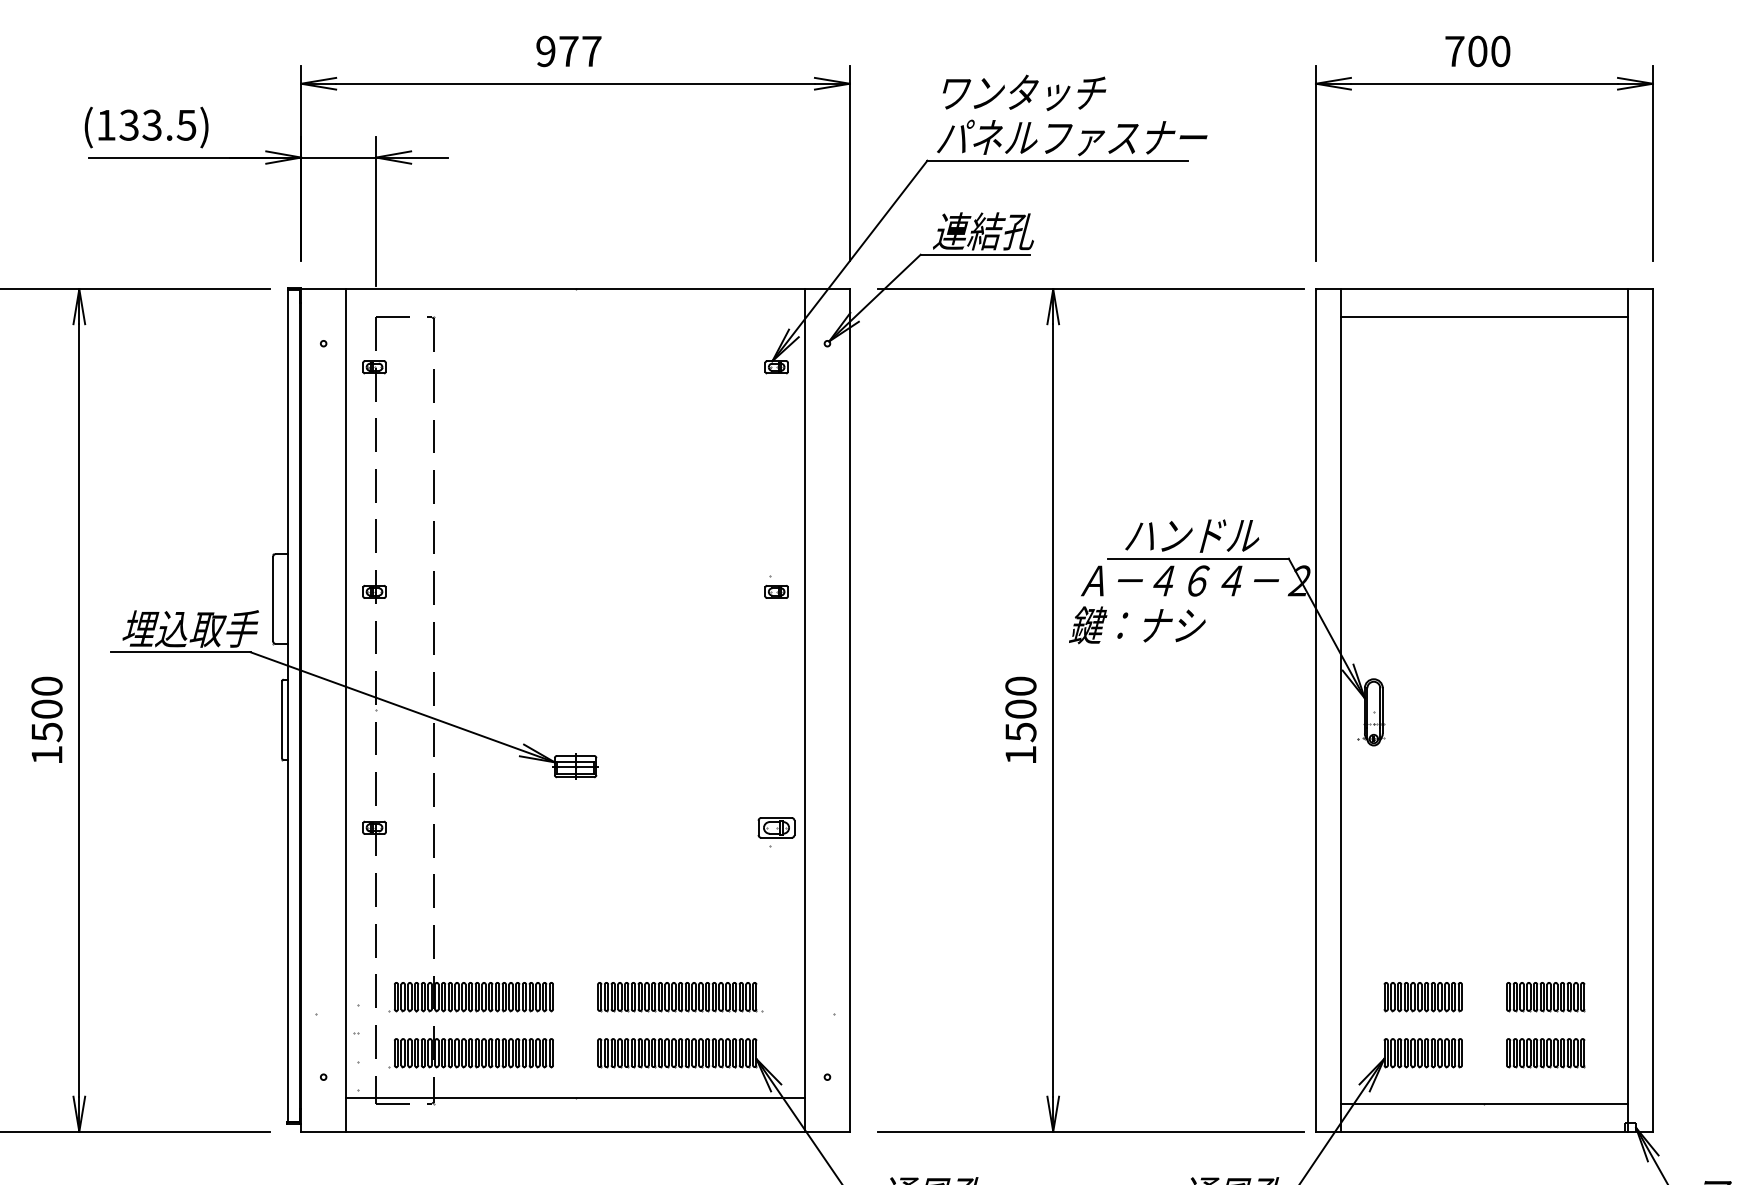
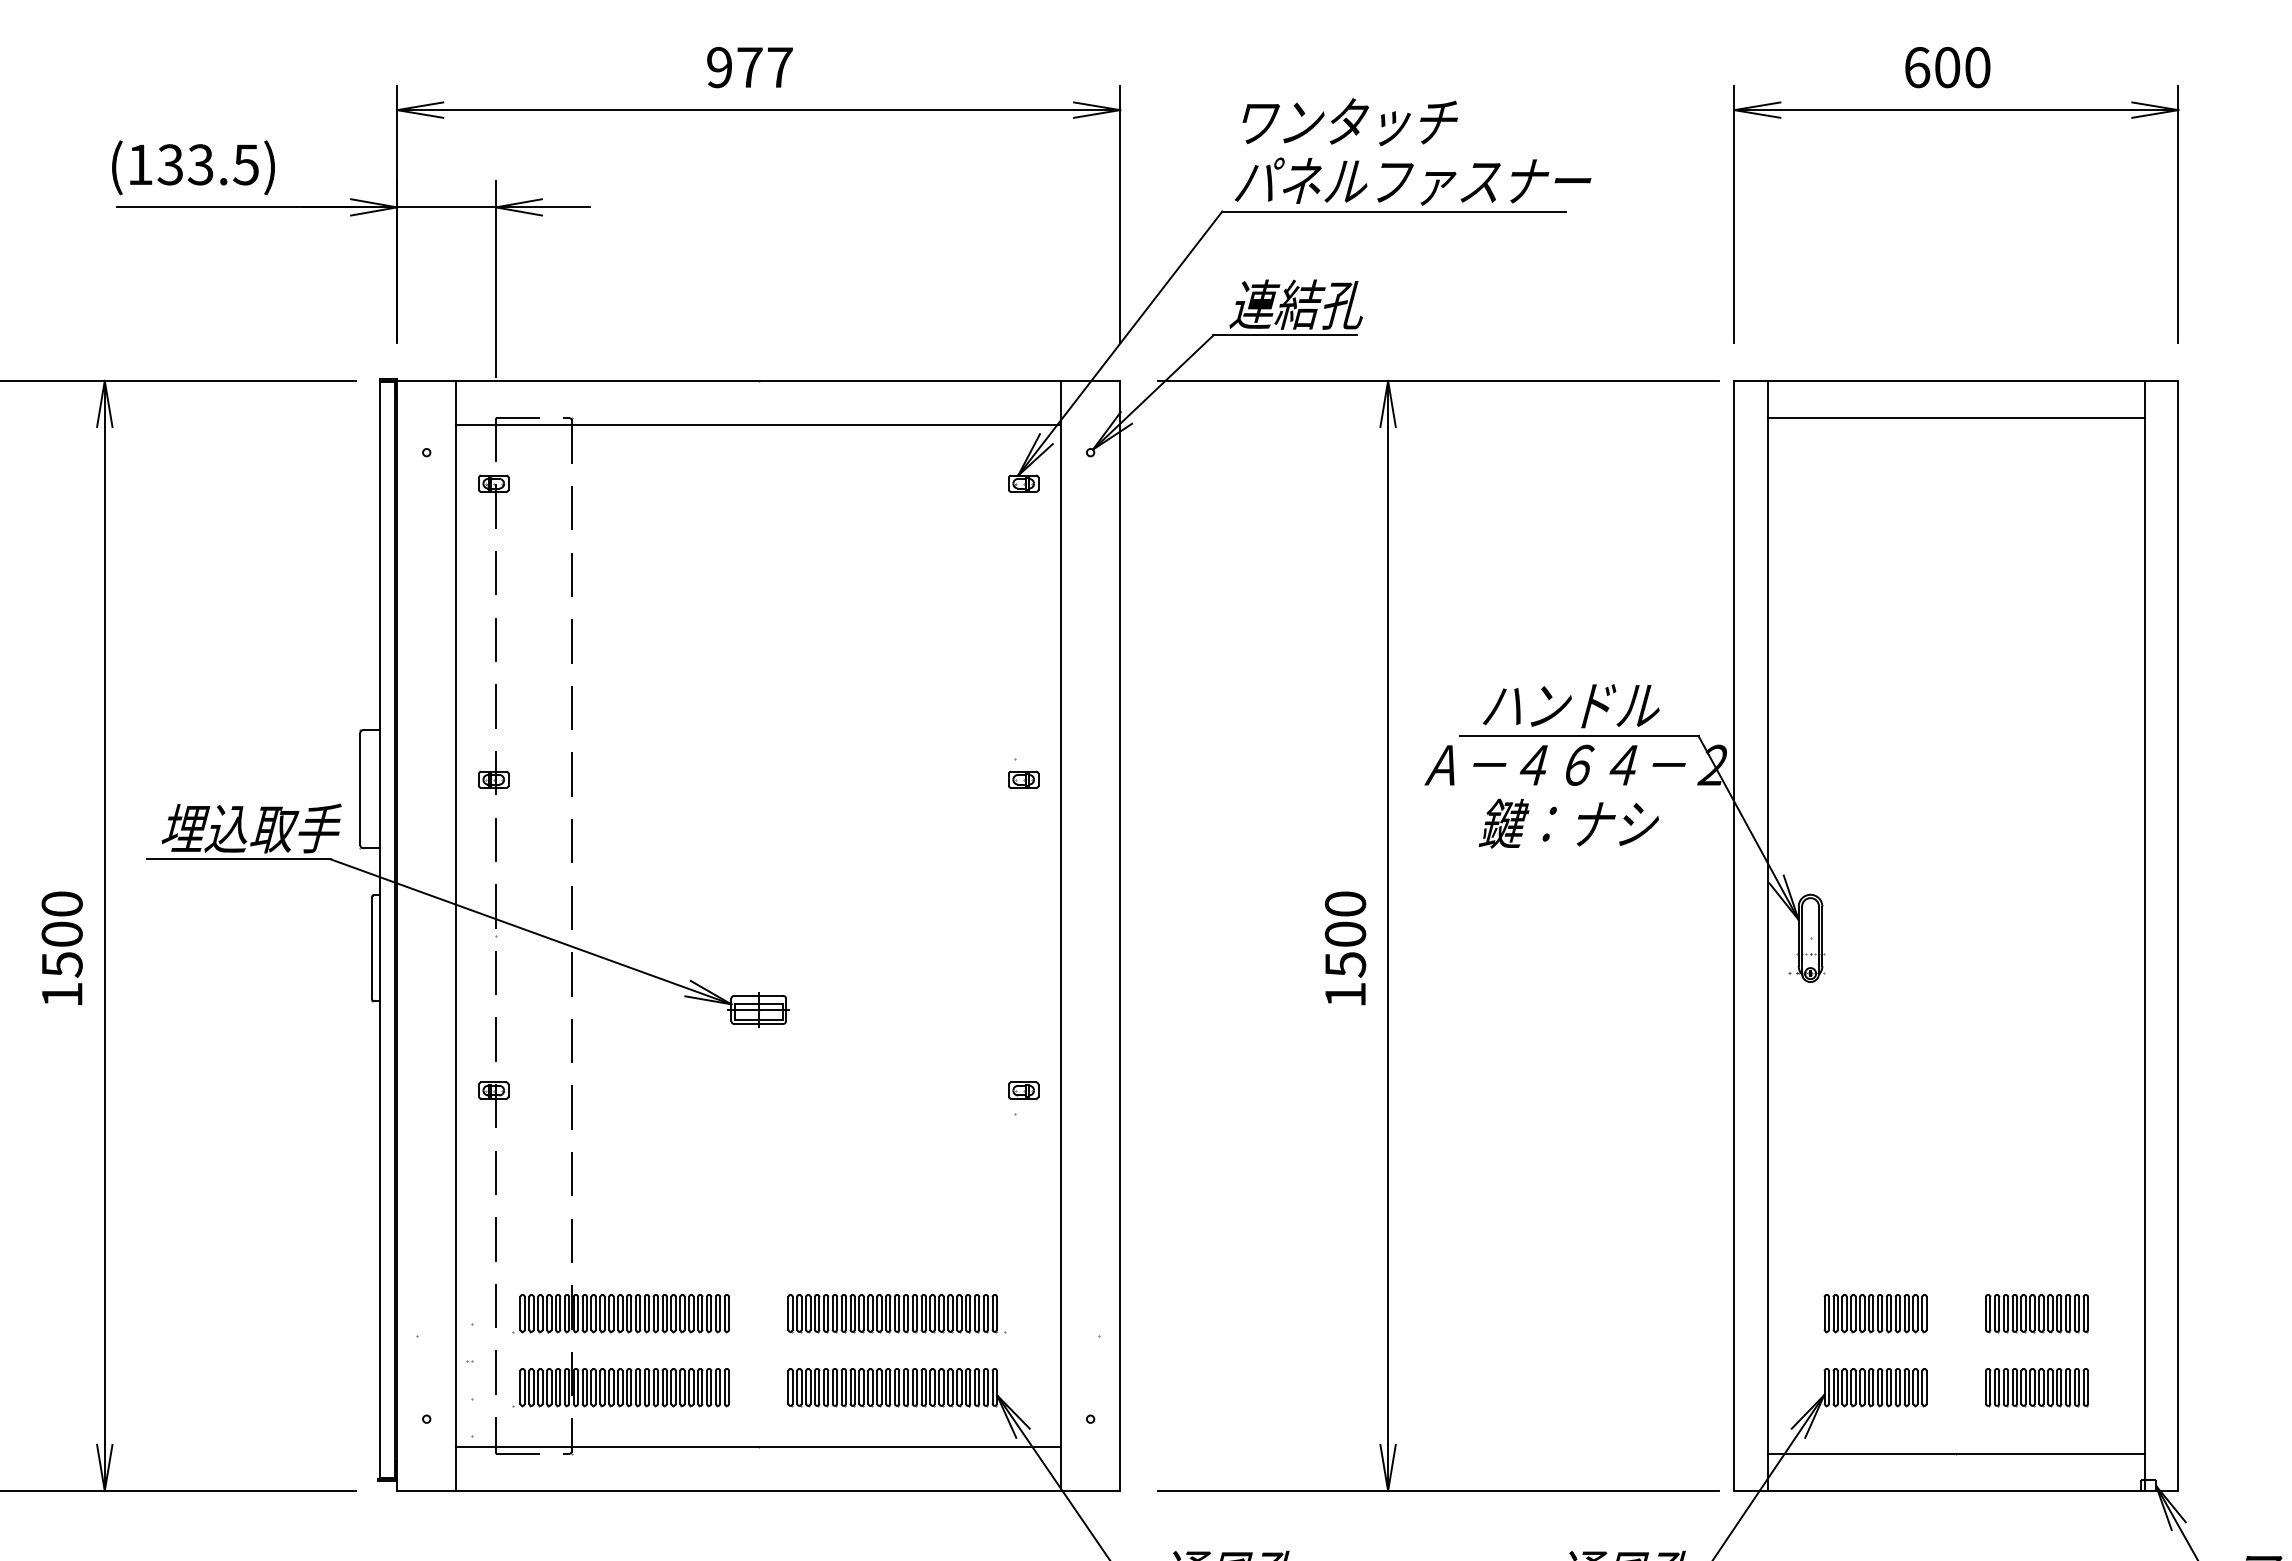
text: (1454, 51) -> (1917, 67), 700 -> 600
line: (575, 323) -> (758, 425), added
text: (1137, 625) -> (1568, 823), moved
part: (776, 827) -> (1023, 1090), size x0.62

